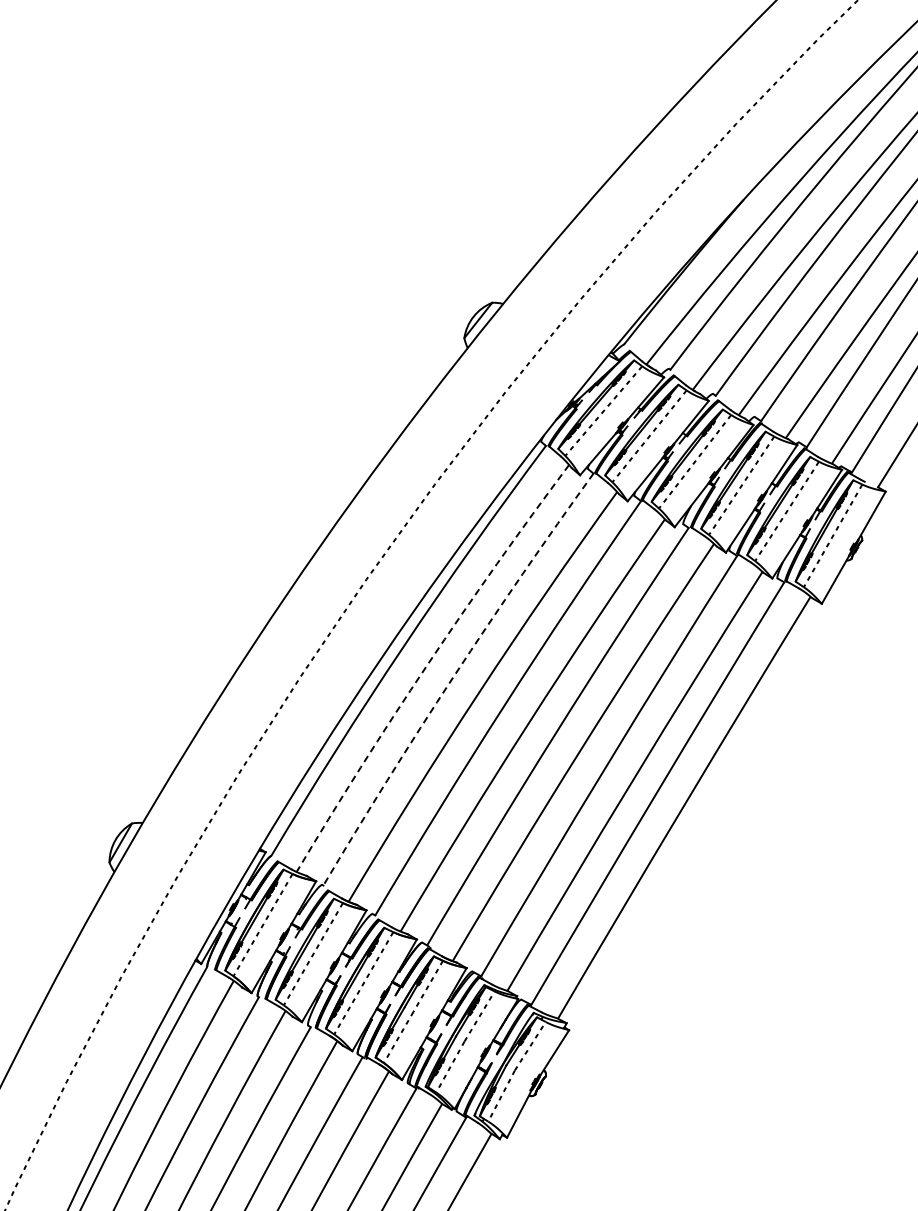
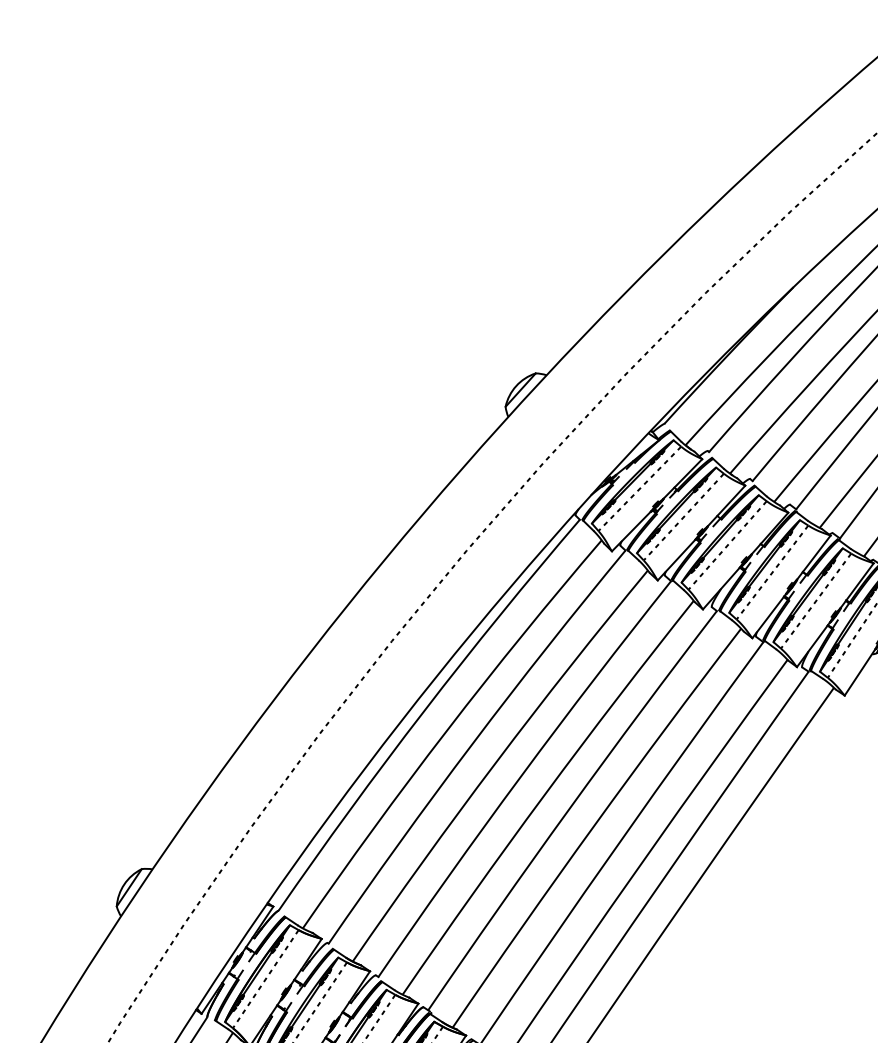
arc: (427, 664) -> (447, 730), dashed -> solid
arc: (453, 676) -> (472, 743), dashed -> solid

